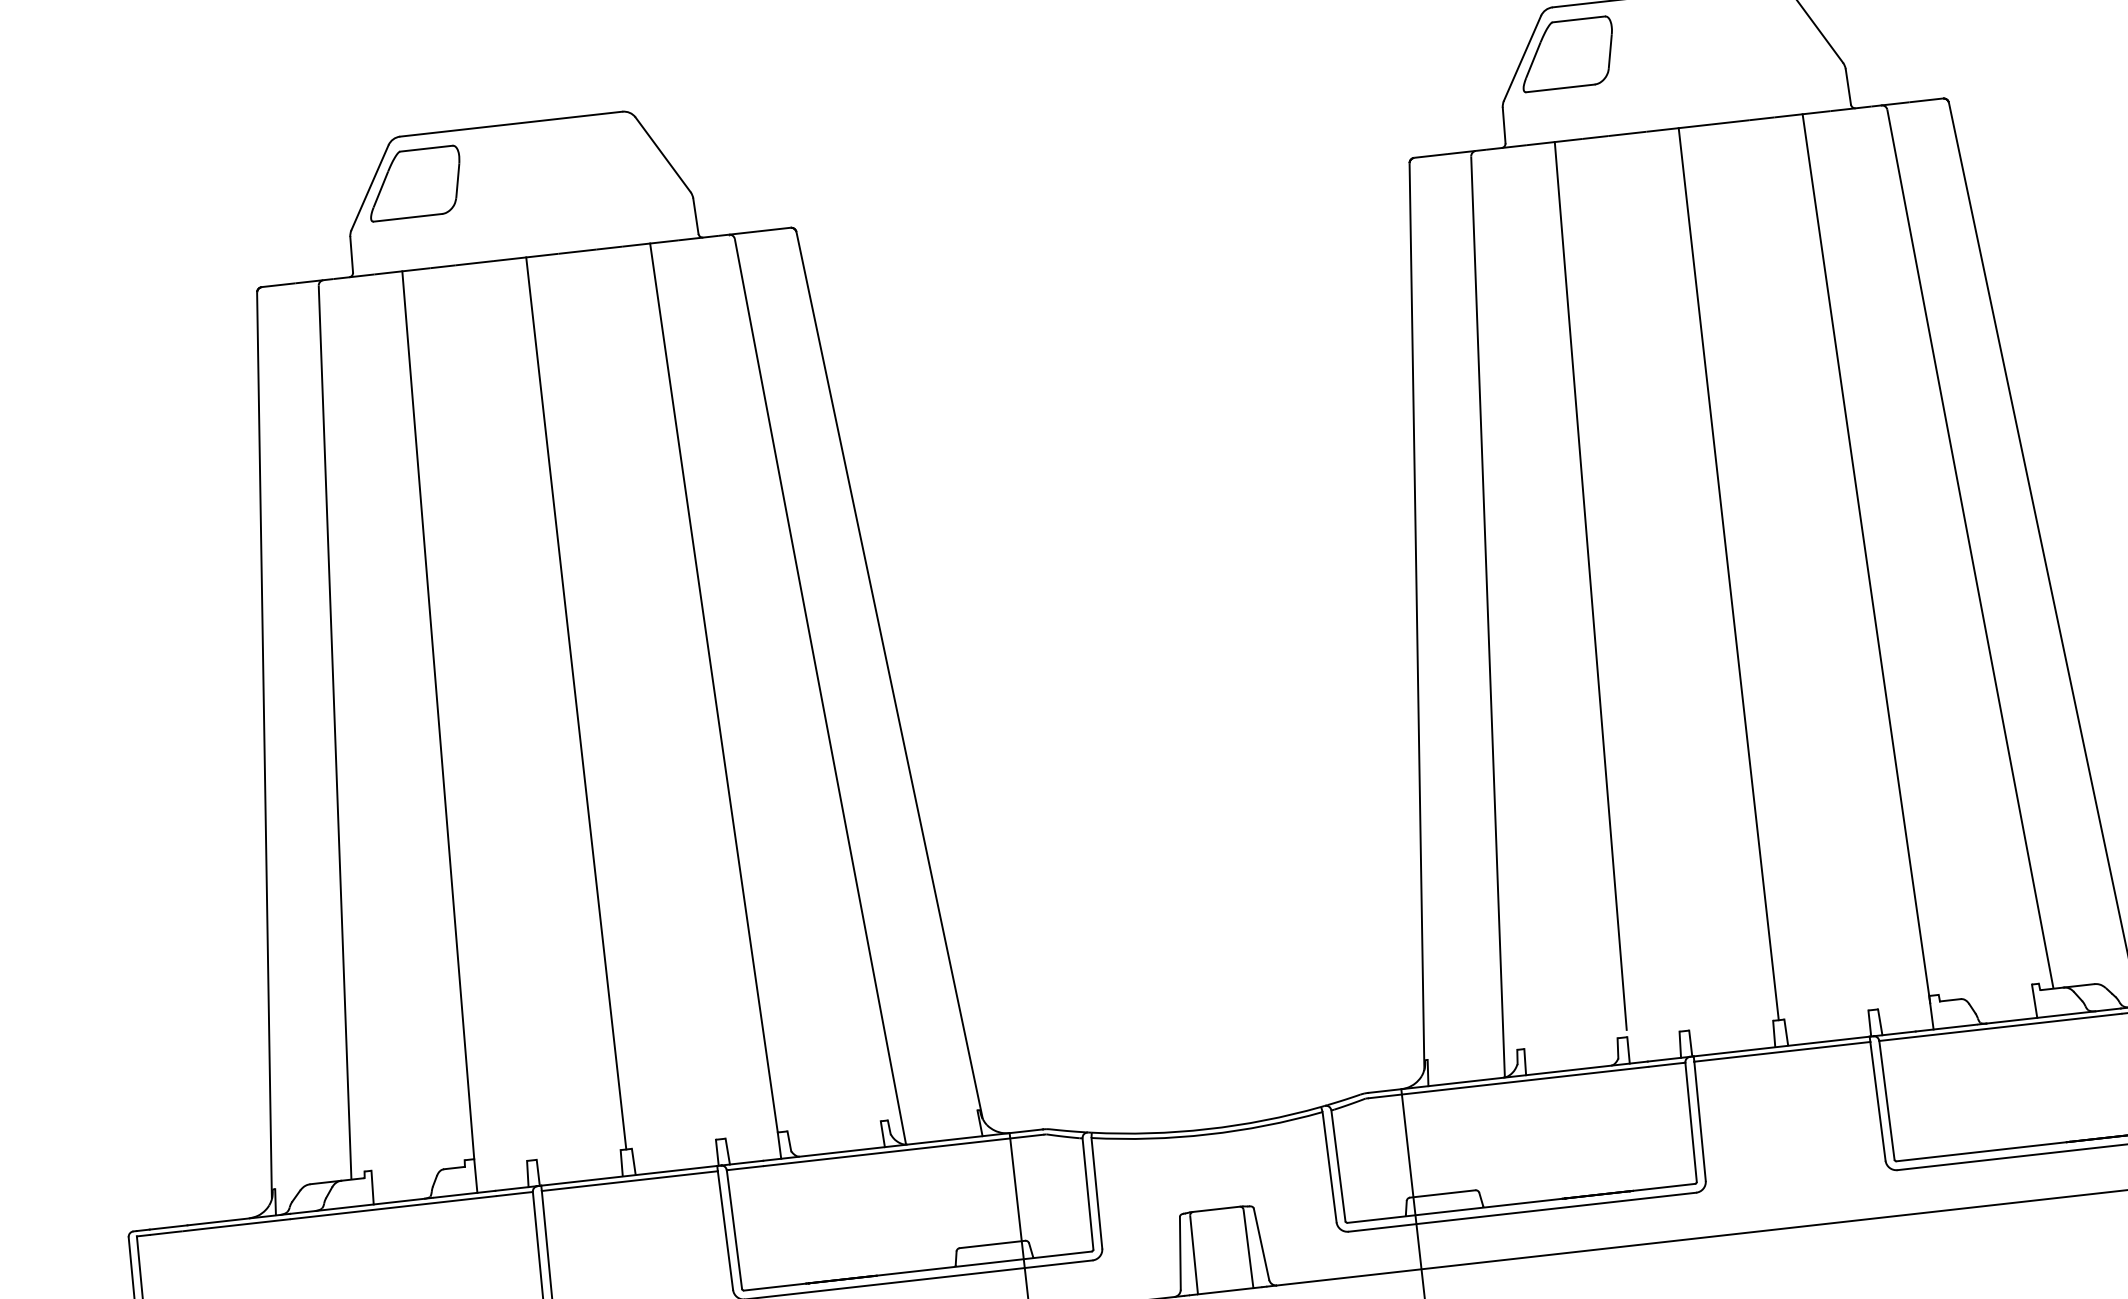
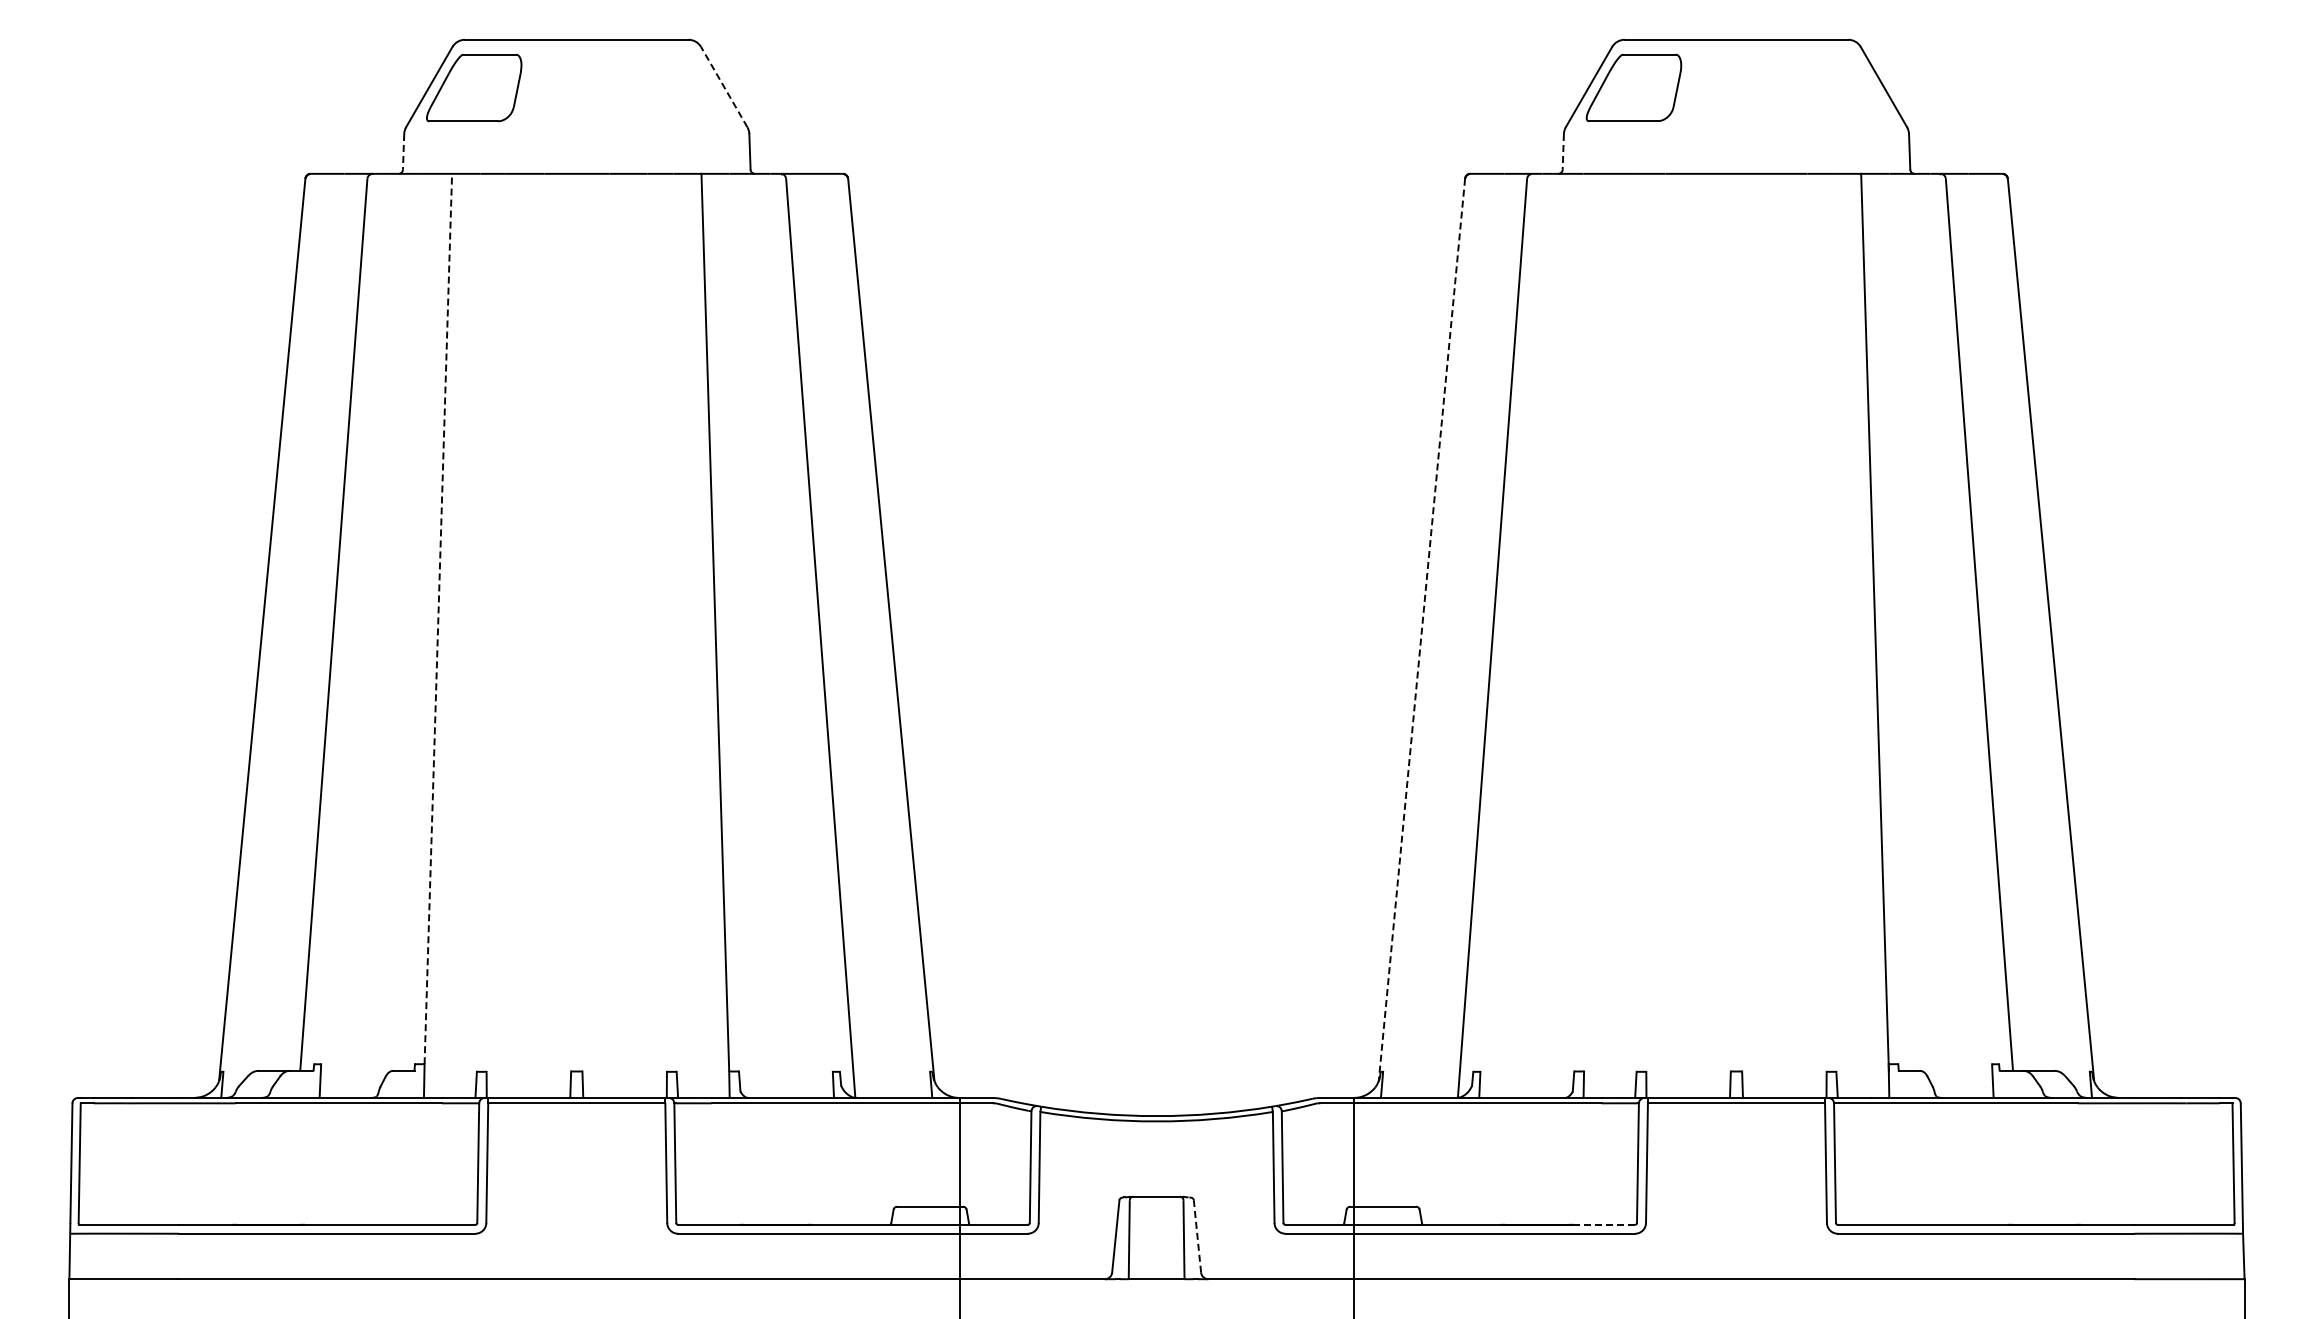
line: (1504, 125) -> (1563, 151), solid -> dashed
line: (663, 154) -> (724, 86), solid -> dashed
line: (351, 254) -> (403, 151), solid -> dashed
line: (1728, 574) -> (1736, 622), removed
line: (1590, 585) -> (1597, 618), removed
line: (1416, 617) -> (1421, 630), solid -> dashed
line: (575, 703) -> (576, 622), removed
line: (438, 714) -> (438, 618), solid -> dashed
line: (1663, 1187) -> (1603, 1224), solid -> dashed
line: (1261, 1243) -> (1197, 1235), solid -> dashed

